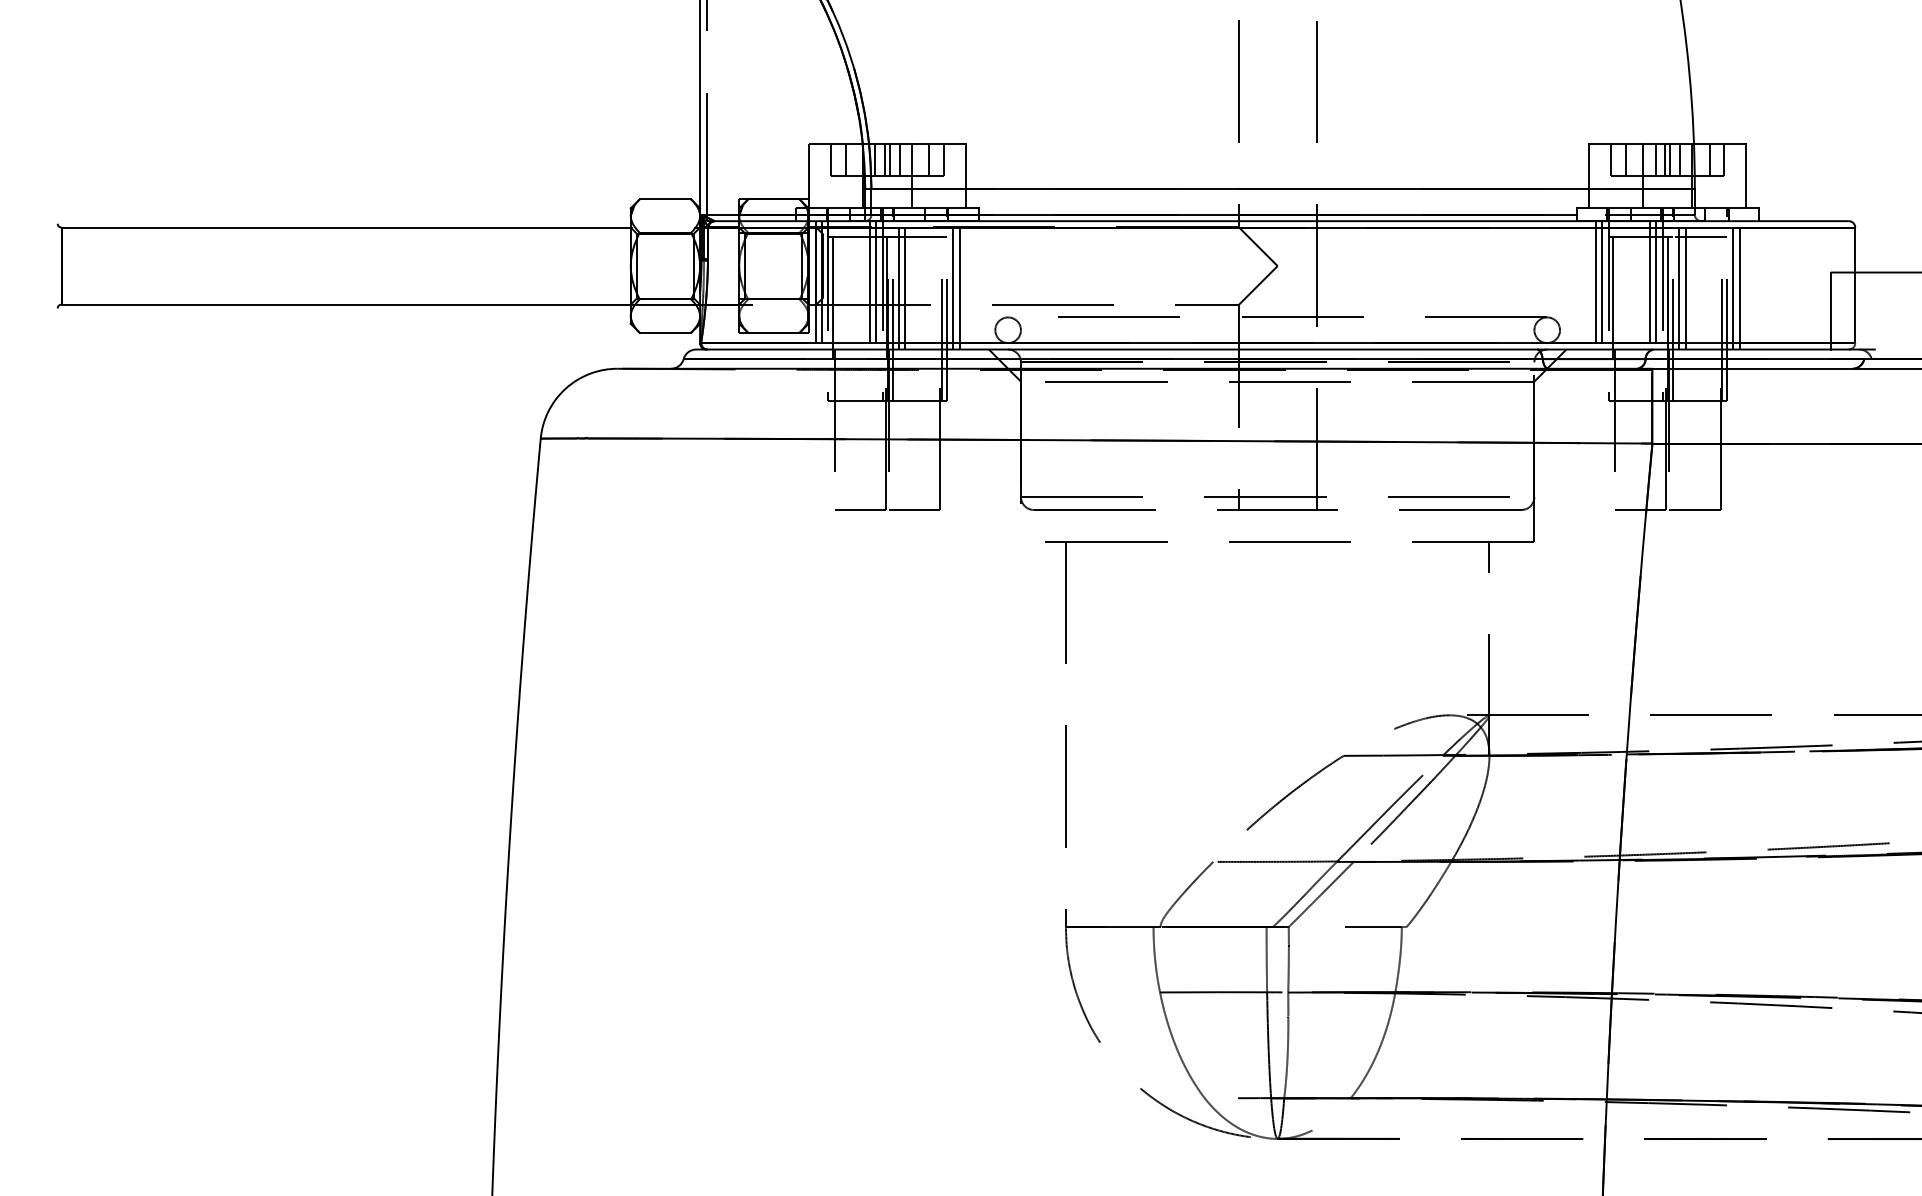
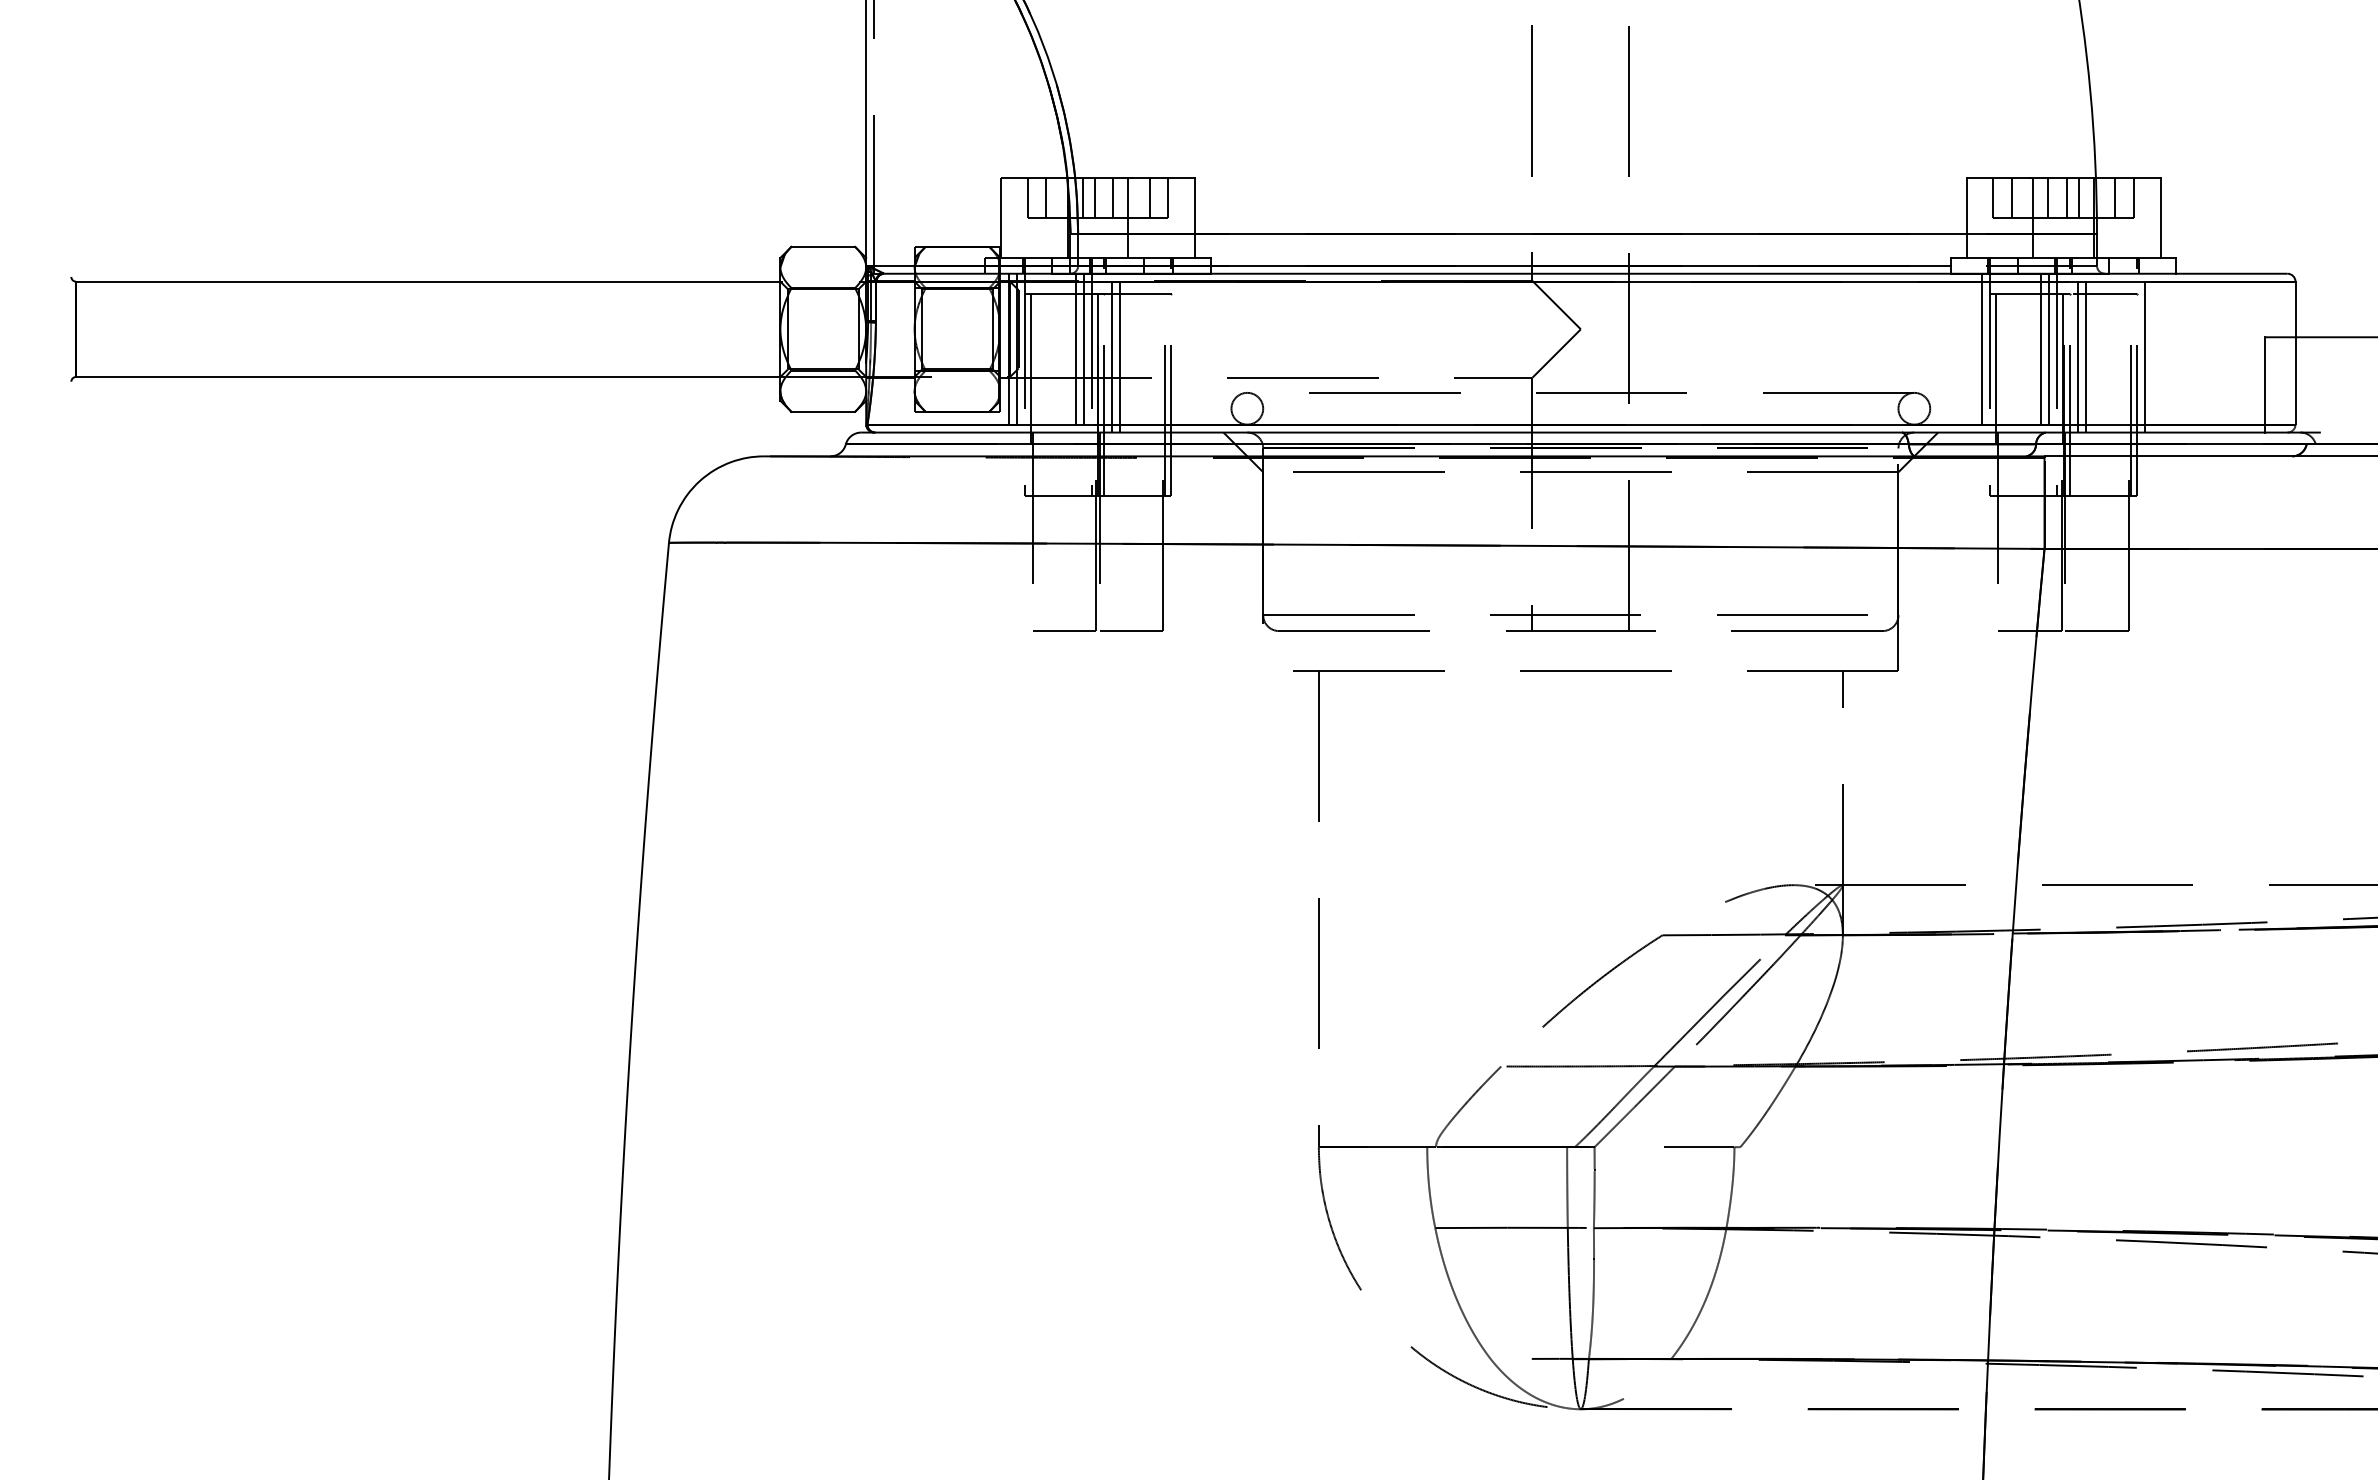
line: (890, 160) -> (1101, 198), removed
line: (1665, 160) -> (2060, 198), removed
line: (953, 284) -> (1179, 352), removed
line: (959, 284) -> (1187, 352), removed
line: (1595, 284) -> (1974, 352), removed
line: (1739, 284) -> (2152, 352), removed

